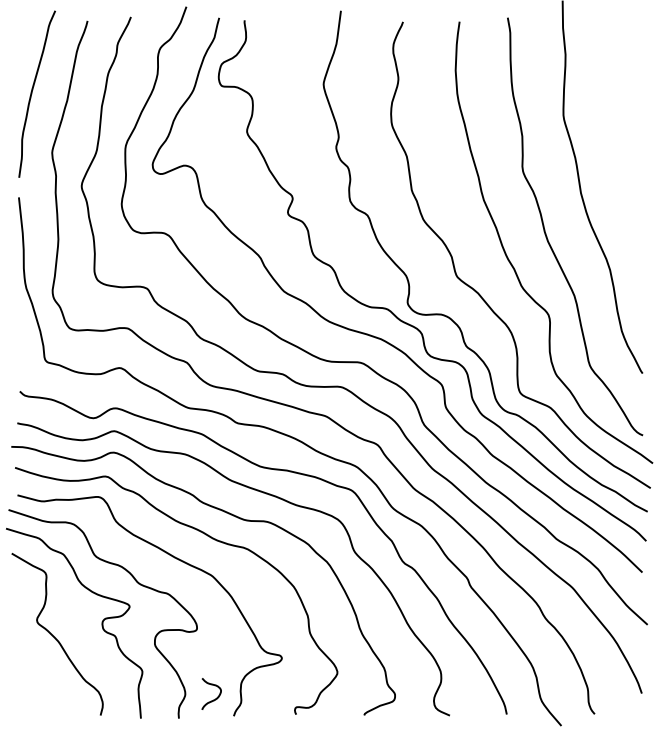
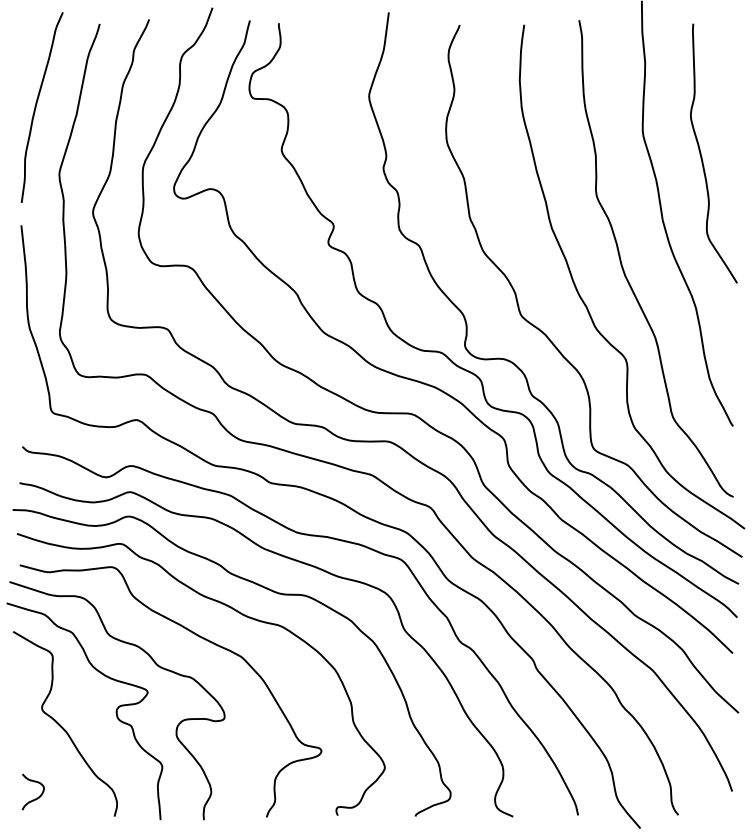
curve: (615, 137) -> (702, 156), added
curve: (213, 699) -> (35, 798), moved

